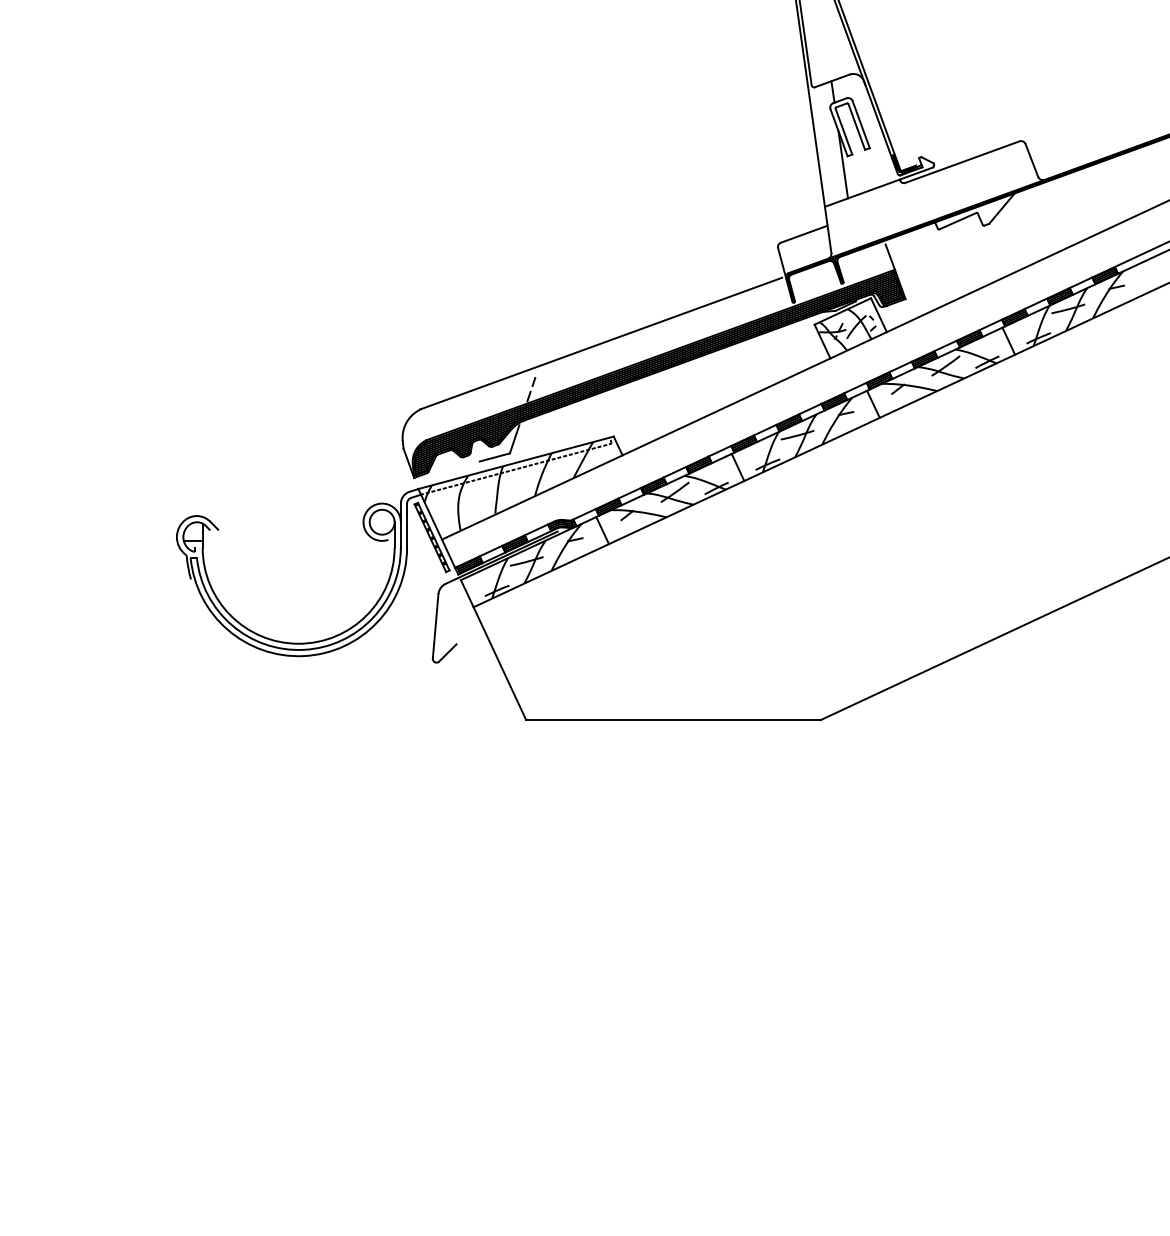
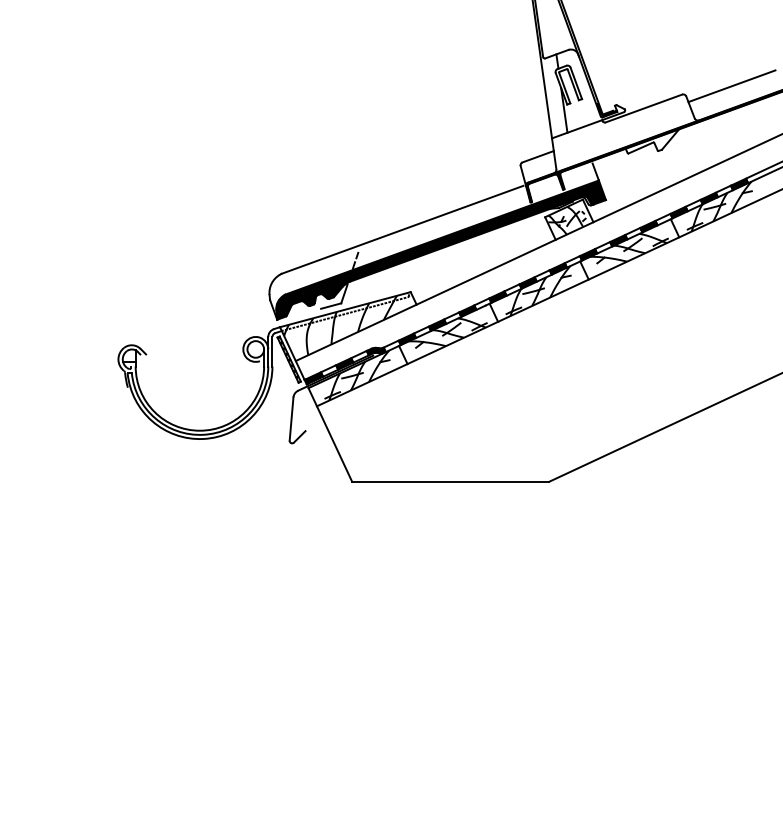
line: (1093, 129) -> (731, 86), added

